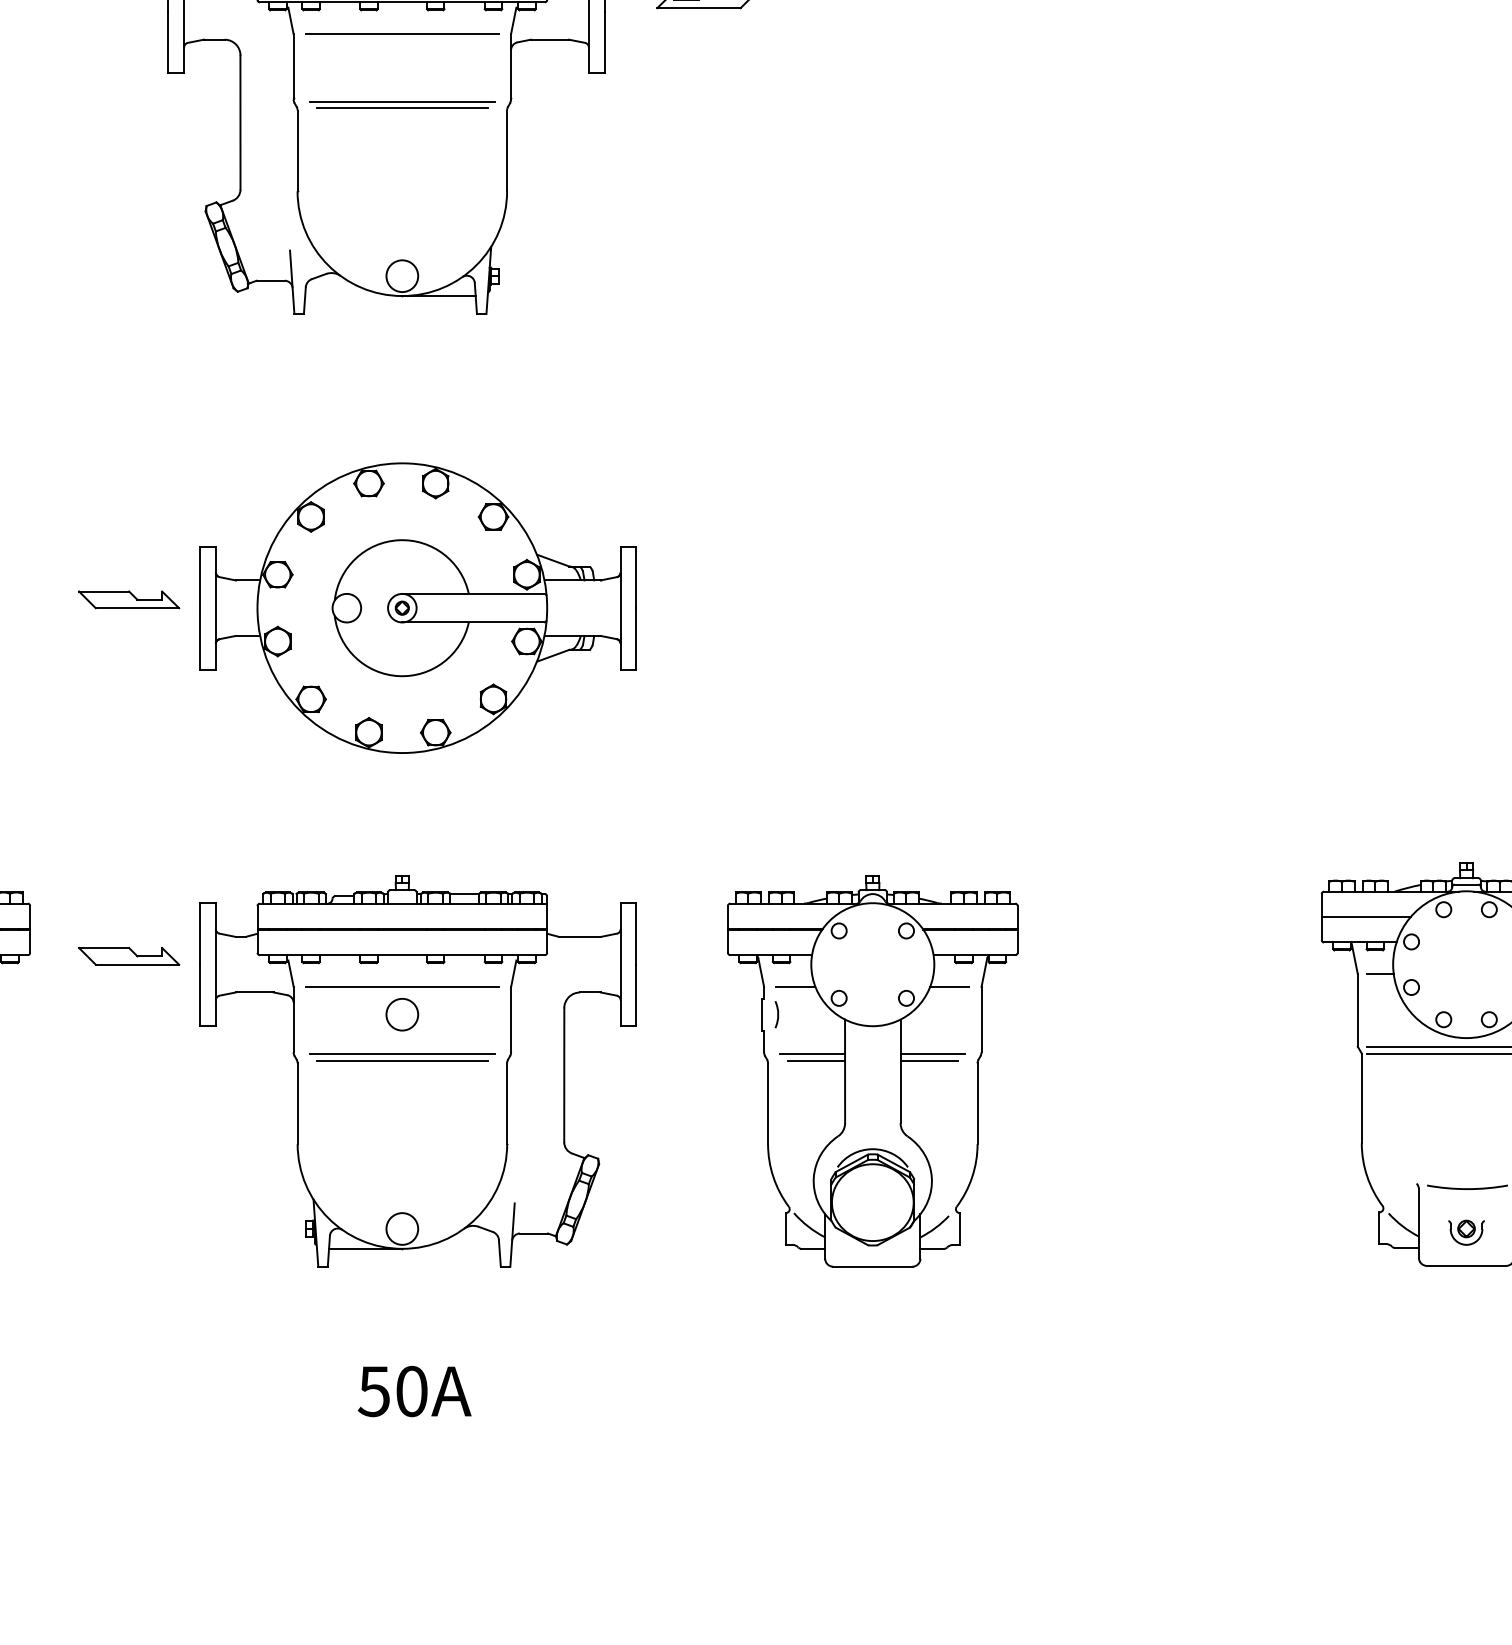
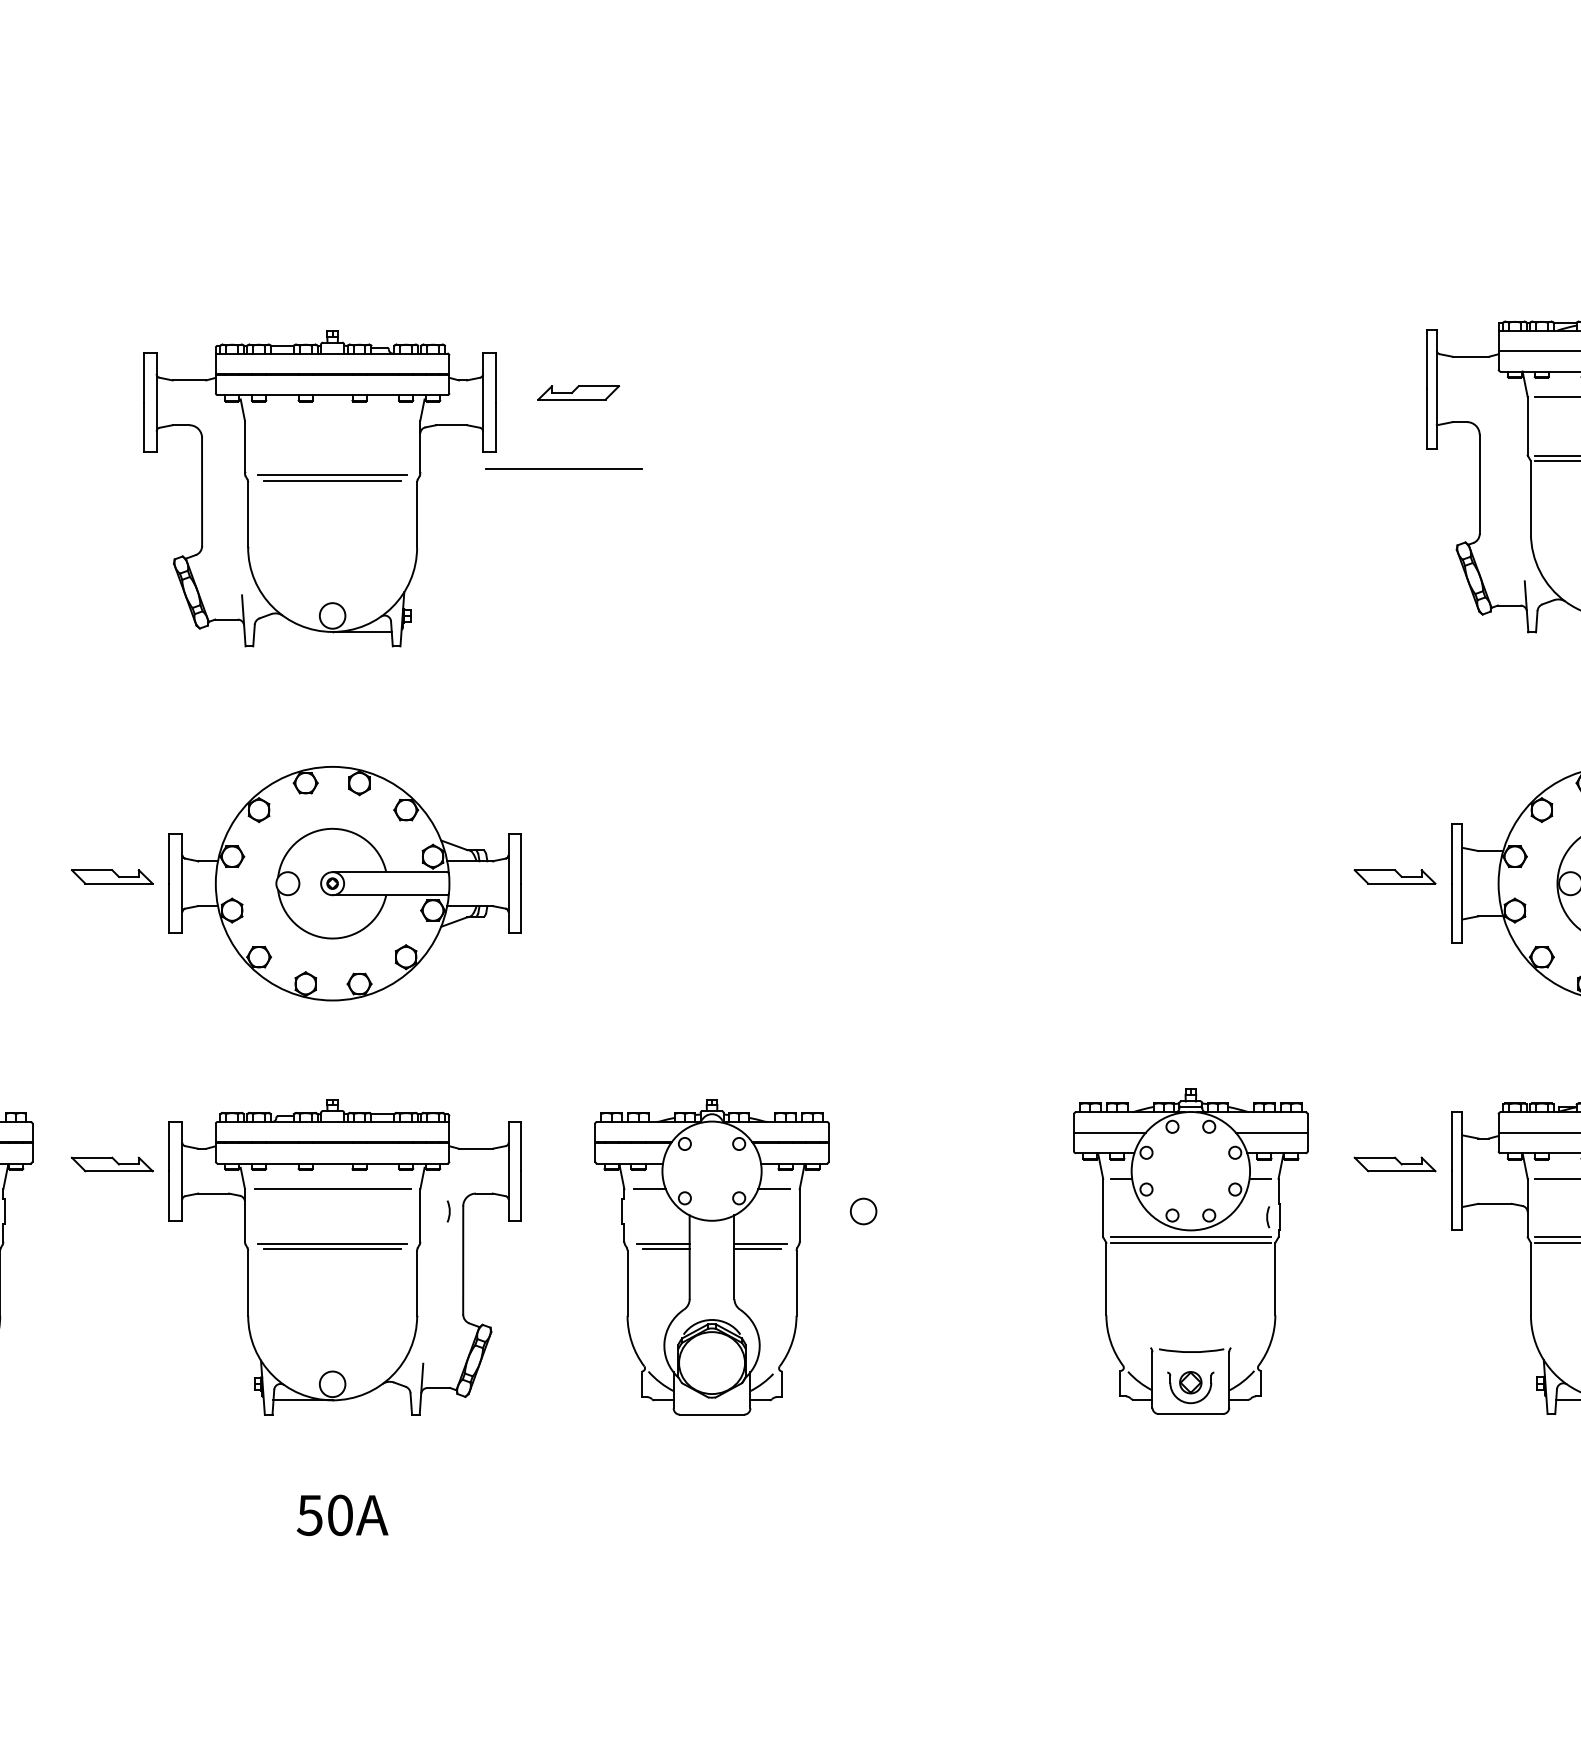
line: (402, 33) -> (563, 468), moved
circle: (402, 1014) -> (863, 1211), moved
arc: (776, 1014) -> (448, 1211), moved
part: (1466, 1231) -> (1190, 1386), size x1.6

